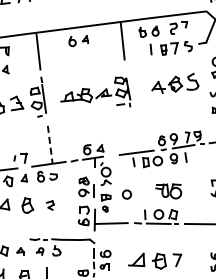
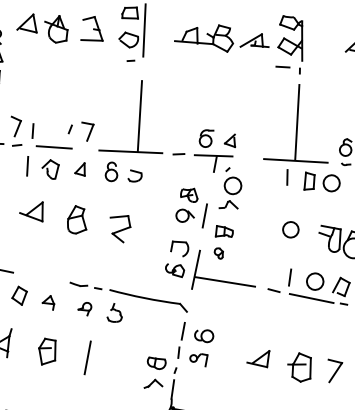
line: (133, 132) -> (296, 122), added
line: (50, 145) -> (140, 117), dashed -> solid
circle: (126, 194) -> (290, 229), moved
part: (50, 205) -> (119, 227), size x1.67
part: (136, 259) -> (258, 356), size x0.71

